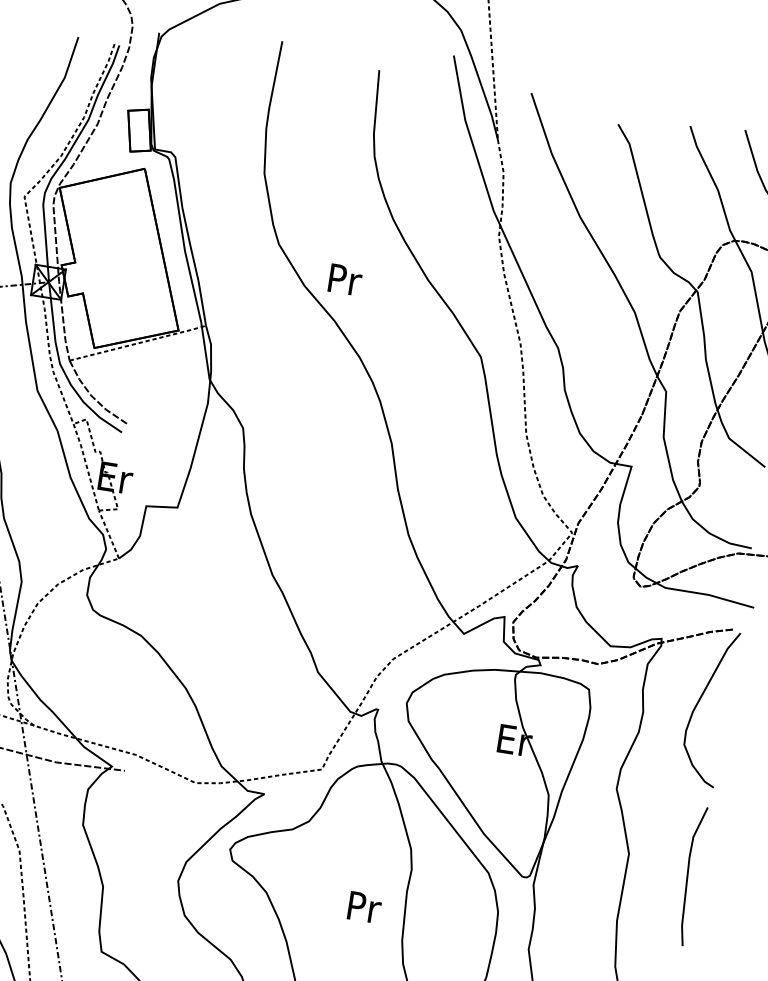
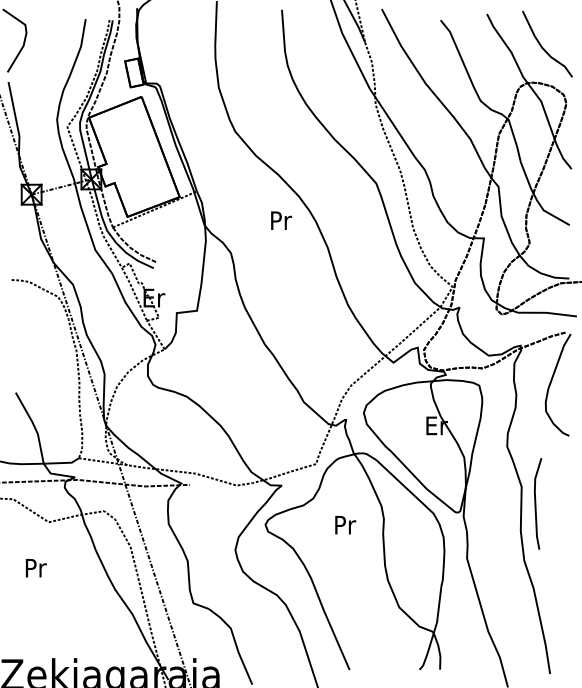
text: (345, 279) -> (281, 220), moved
line: (689, 875) -> (536, 503), moved
text: (364, 907) -> (345, 525), moved

